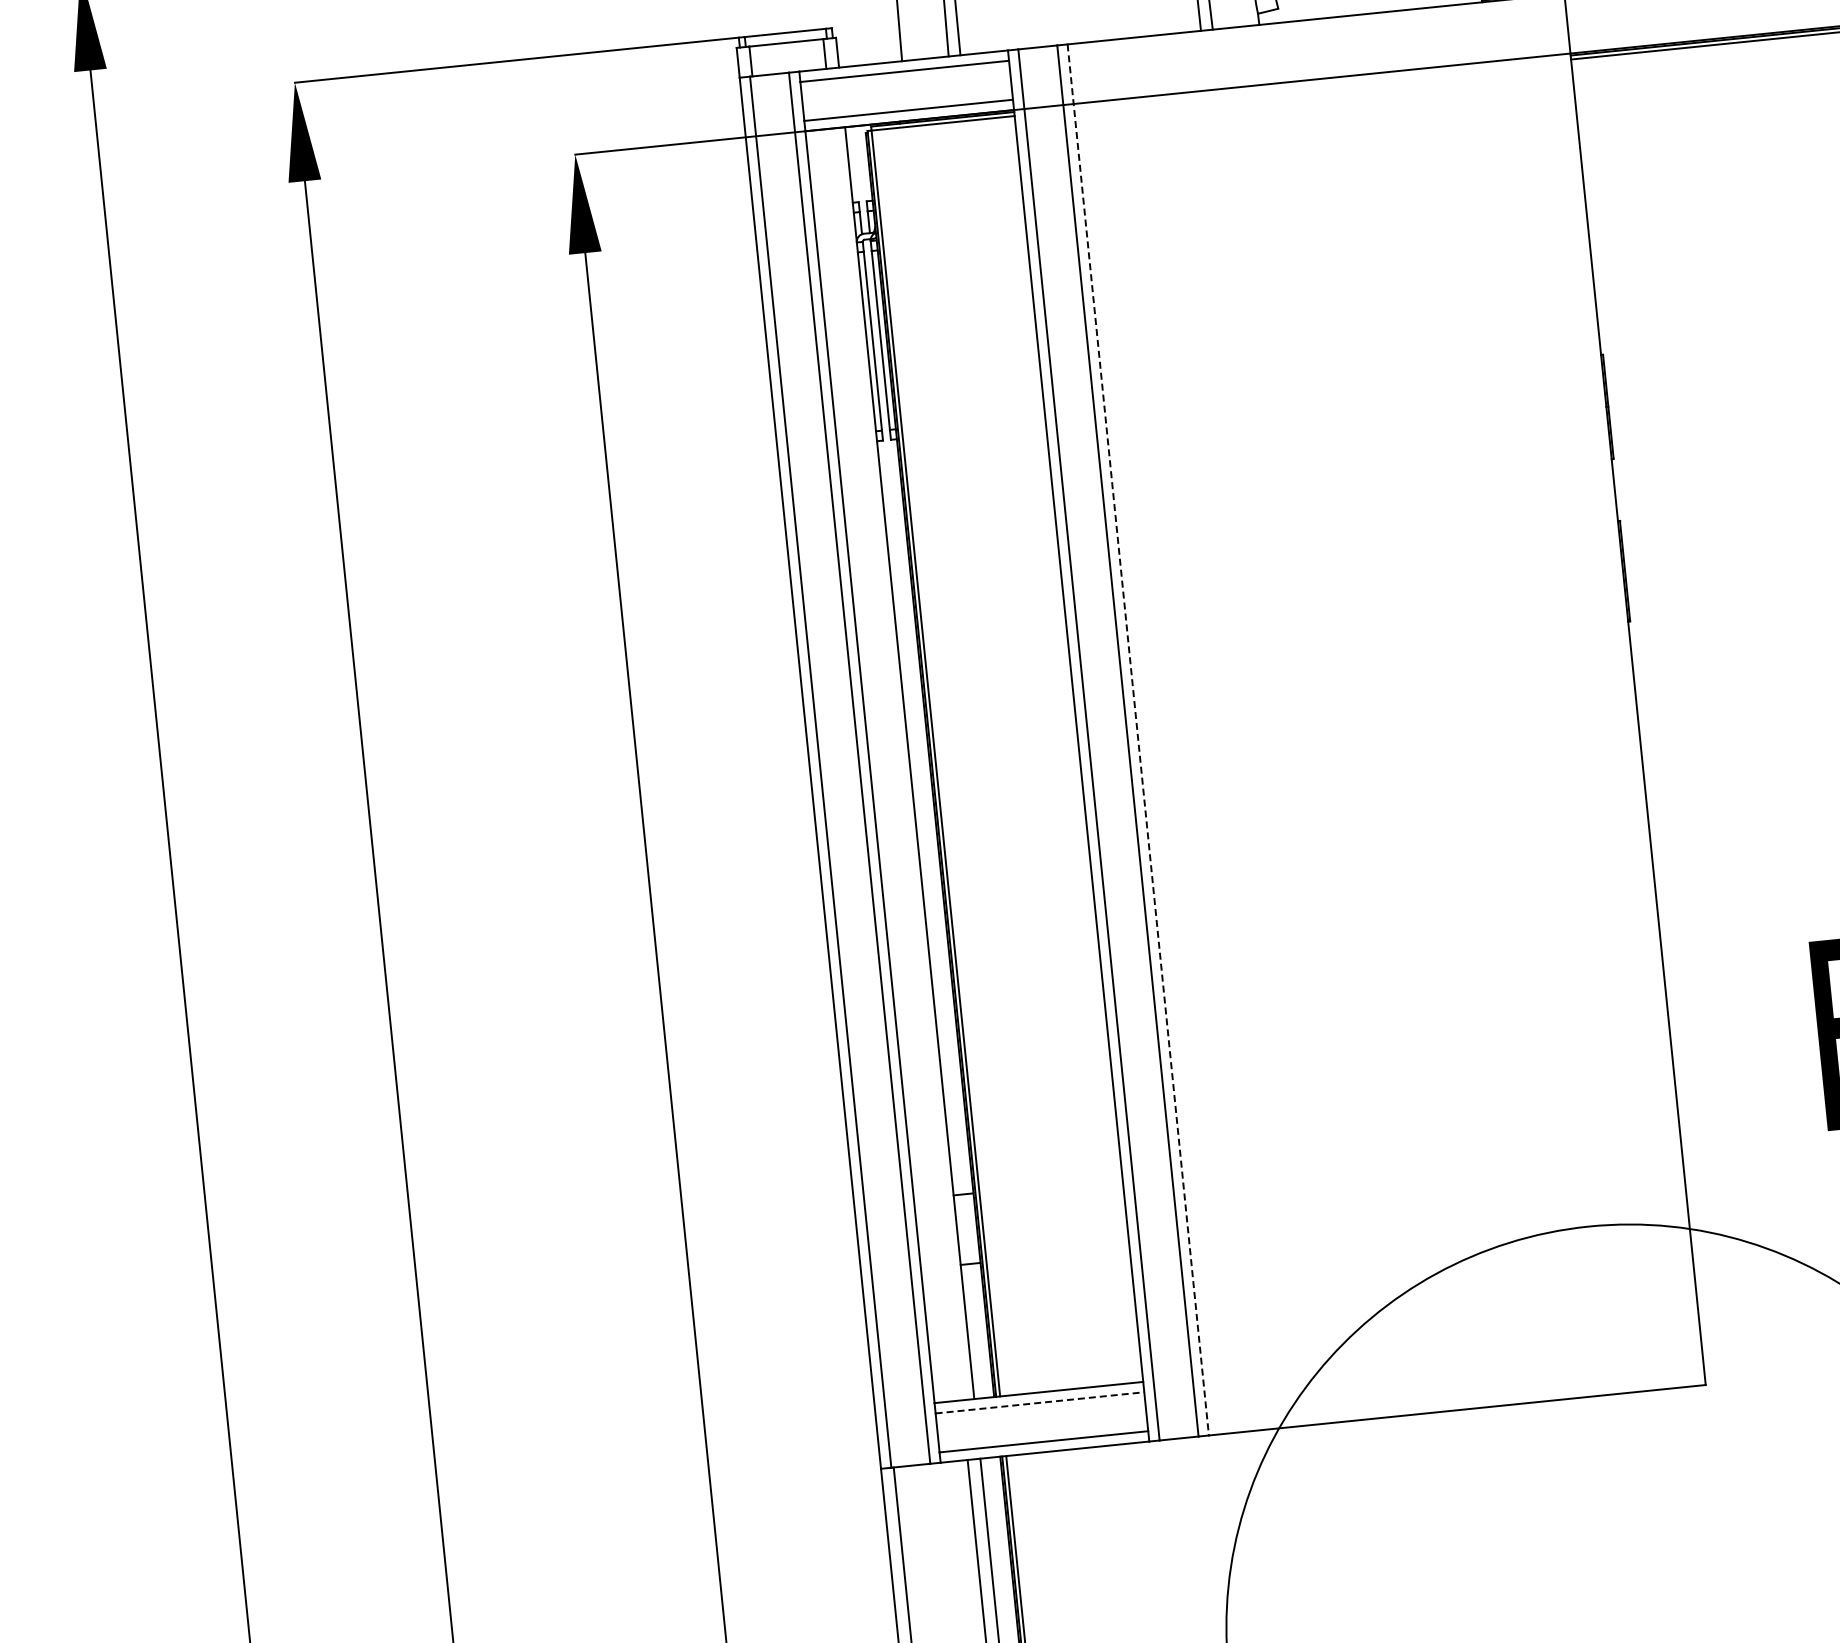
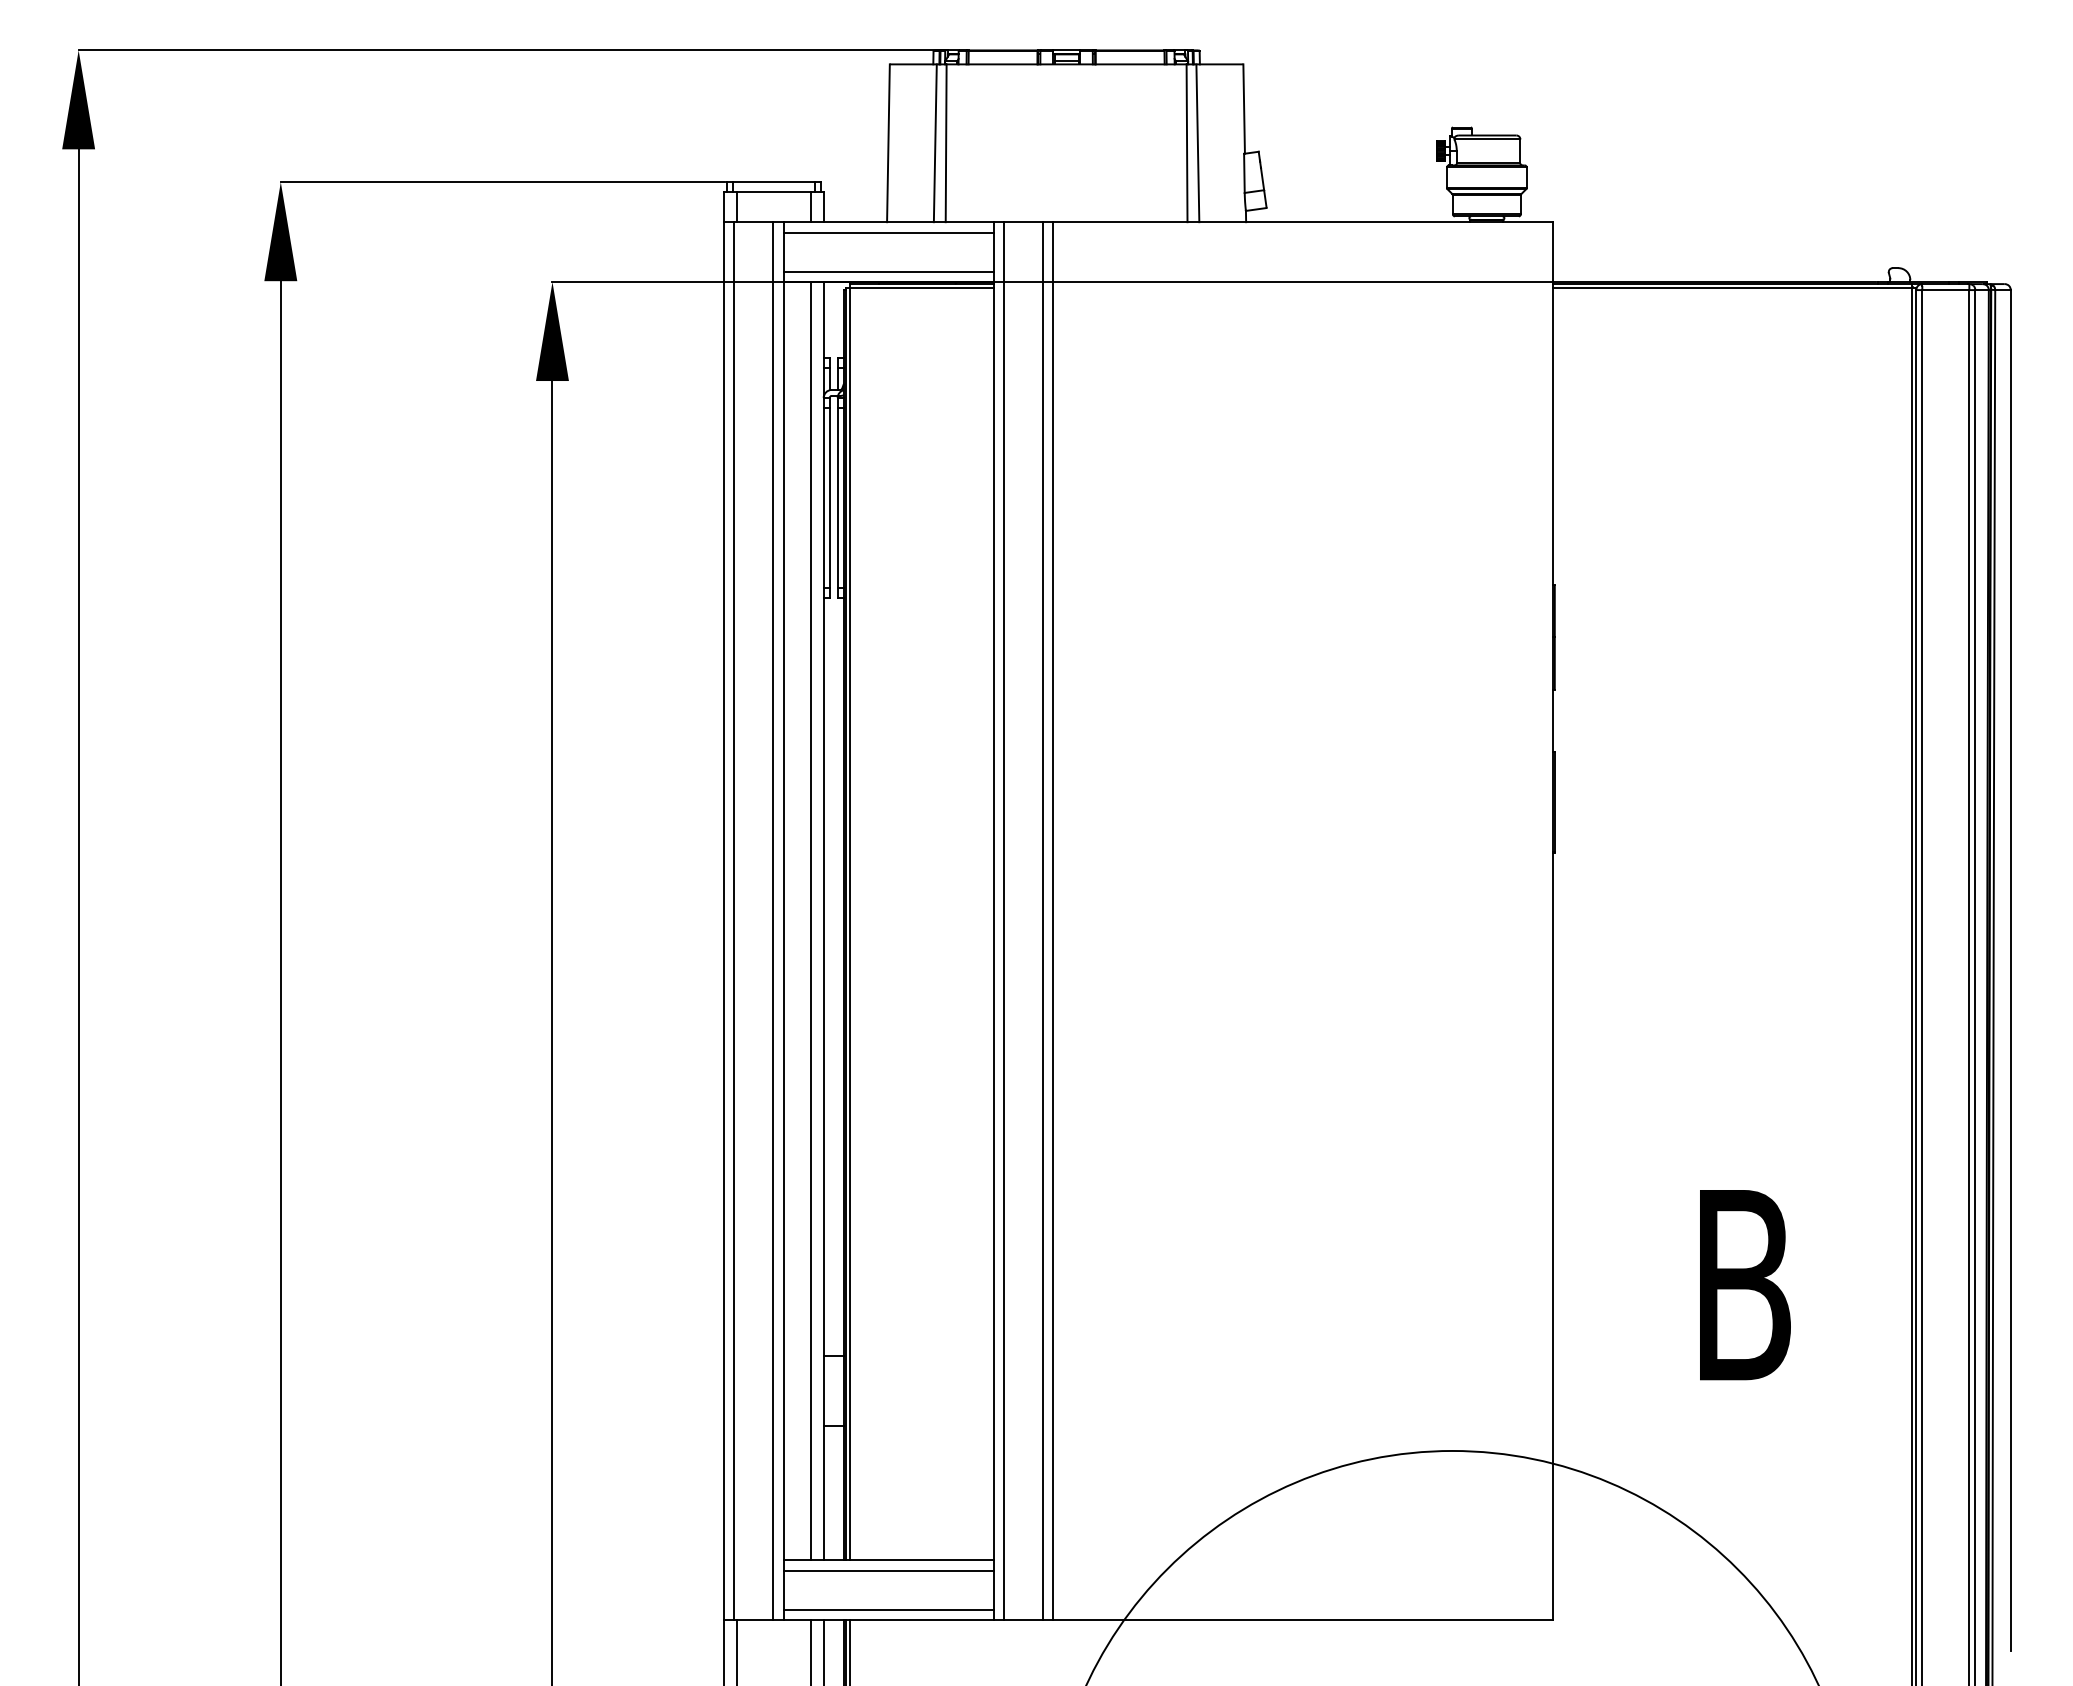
line: (1138, 740) -> (1053, 921), dashed -> solid
line: (896, 764) -> (810, 921), added
line: (1039, 1402) -> (888, 1570), dashed -> solid

